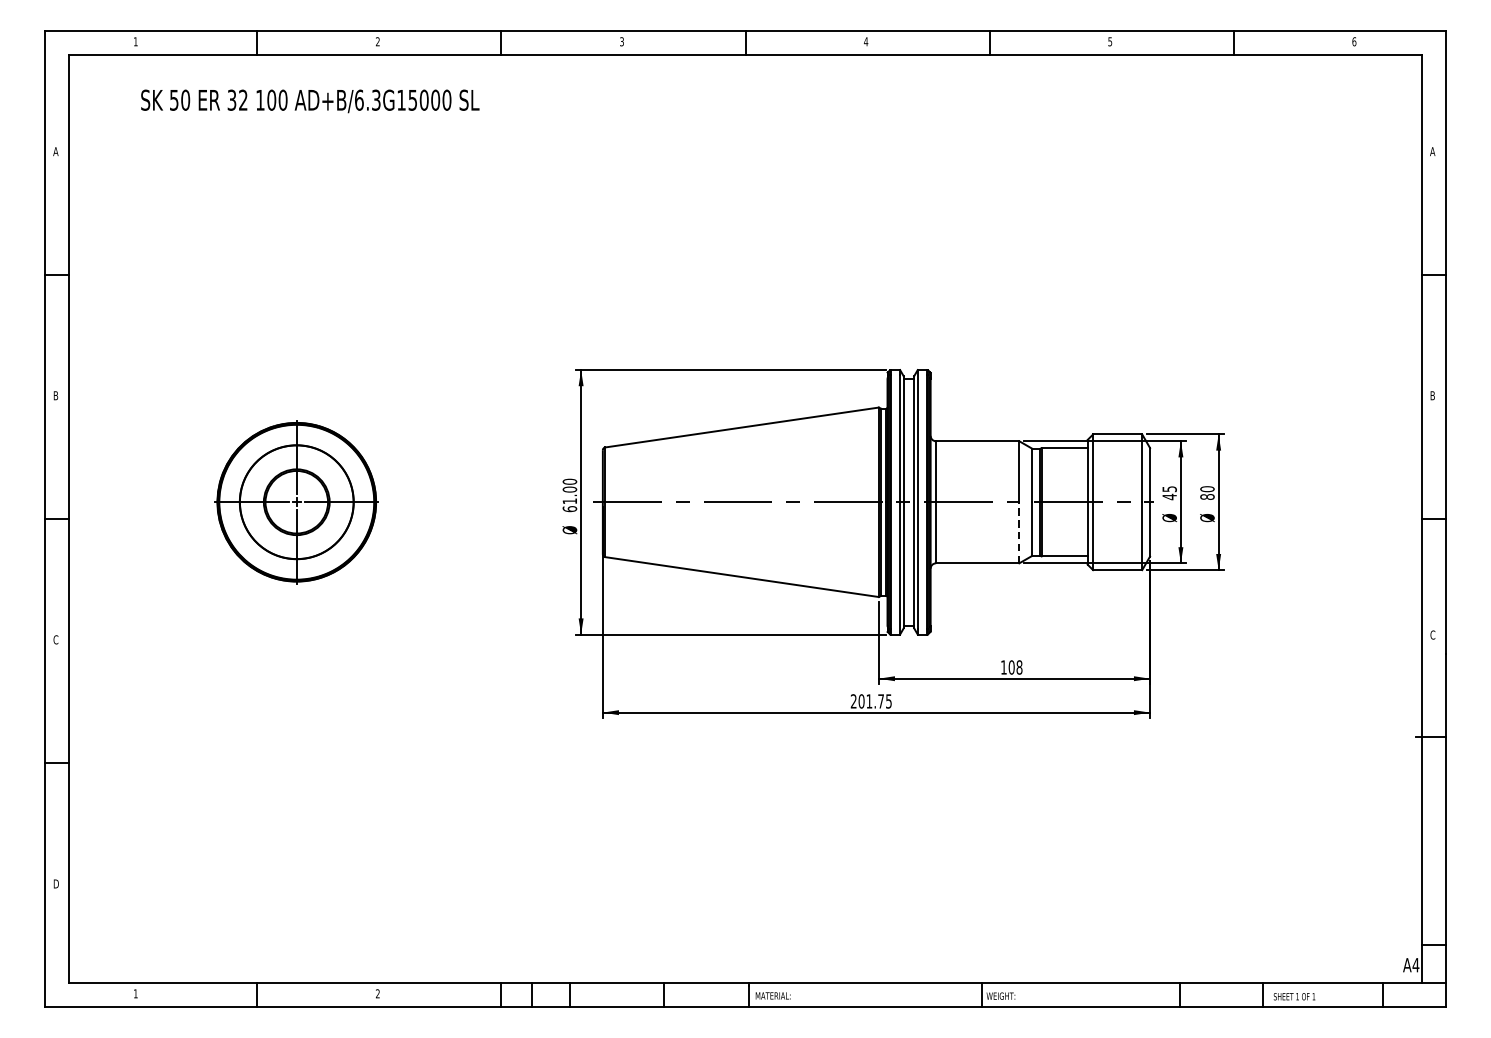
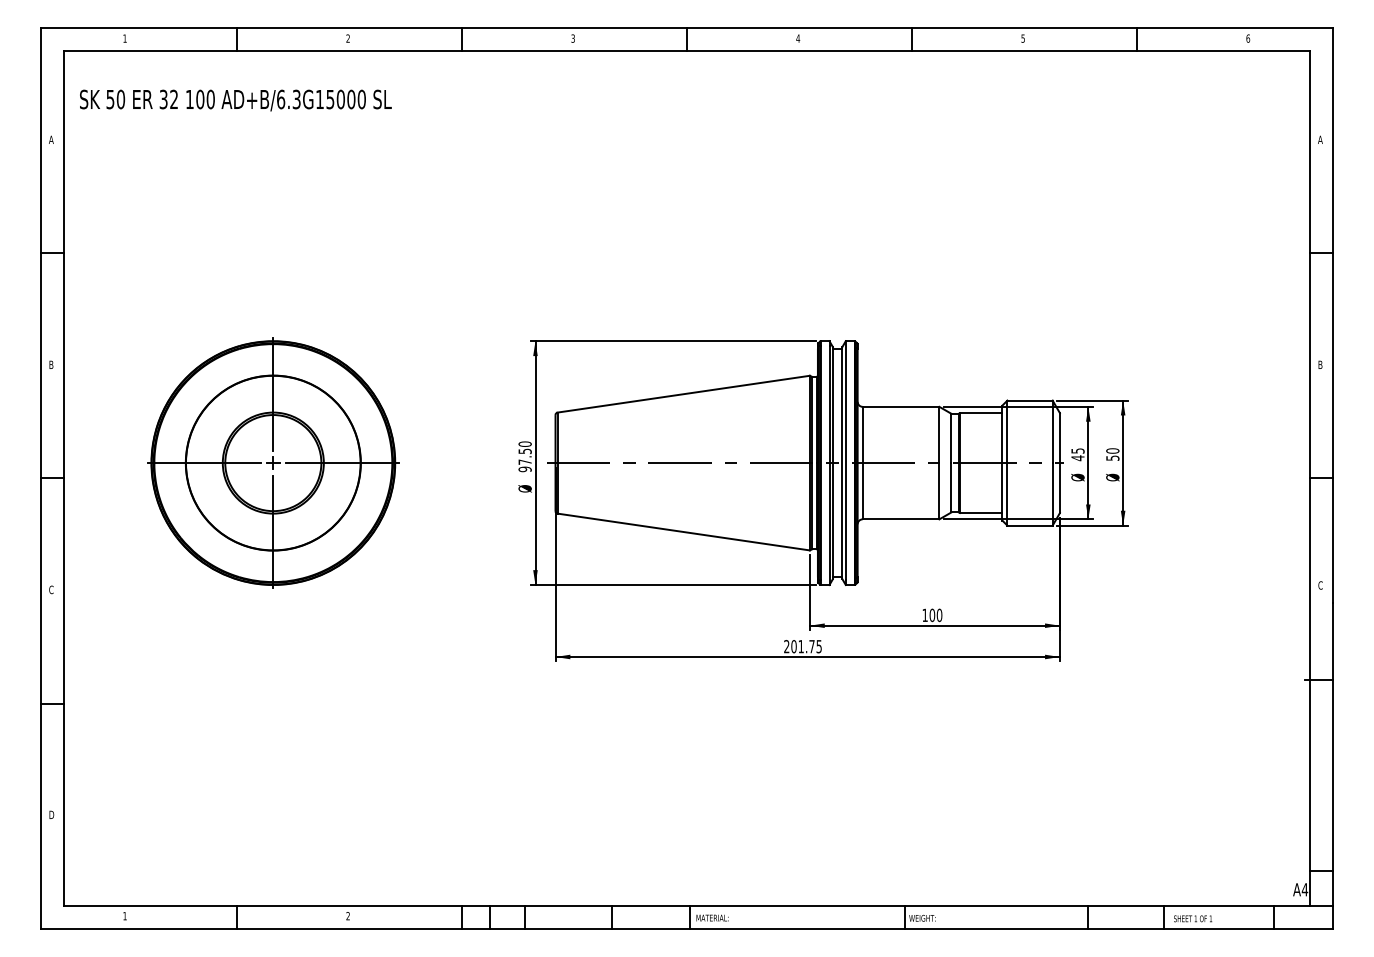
text: (309, 101) -> (235, 100), moved
text: (1207, 496) -> (1112, 457), 80 -> 50
text: (569, 499) -> (524, 460), 61.00 -> 97.50
part: (296, 501) -> (273, 462), size x1.67
line: (1019, 532) -> (939, 490), dashed -> solid
text: (1019, 667) -> (939, 615), 108 -> 100

